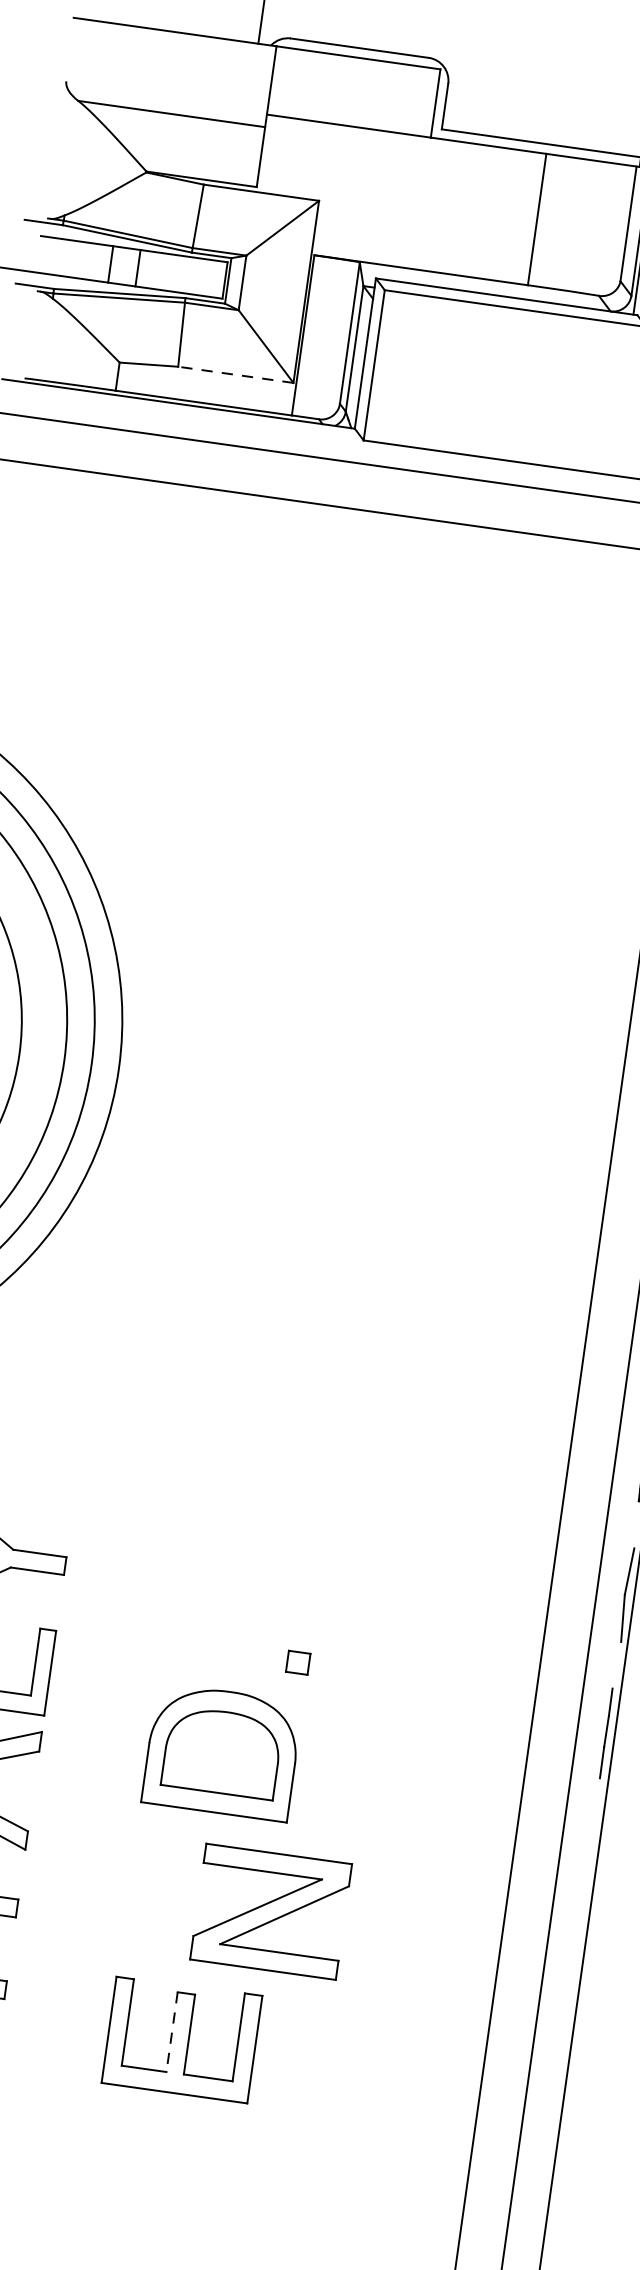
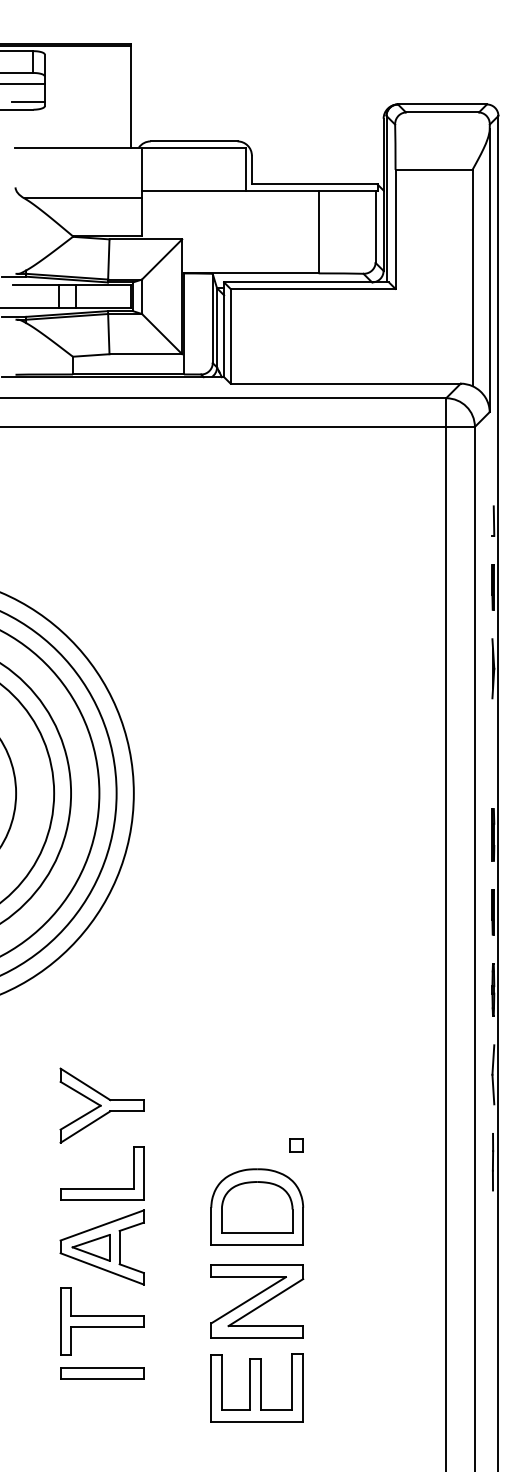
line: (235, 375) -> (145, 354), dashed -> solid
part: (271, 1911) -> (257, 1301), moved
line: (171, 2033) -> (250, 1385), dashed -> solid

